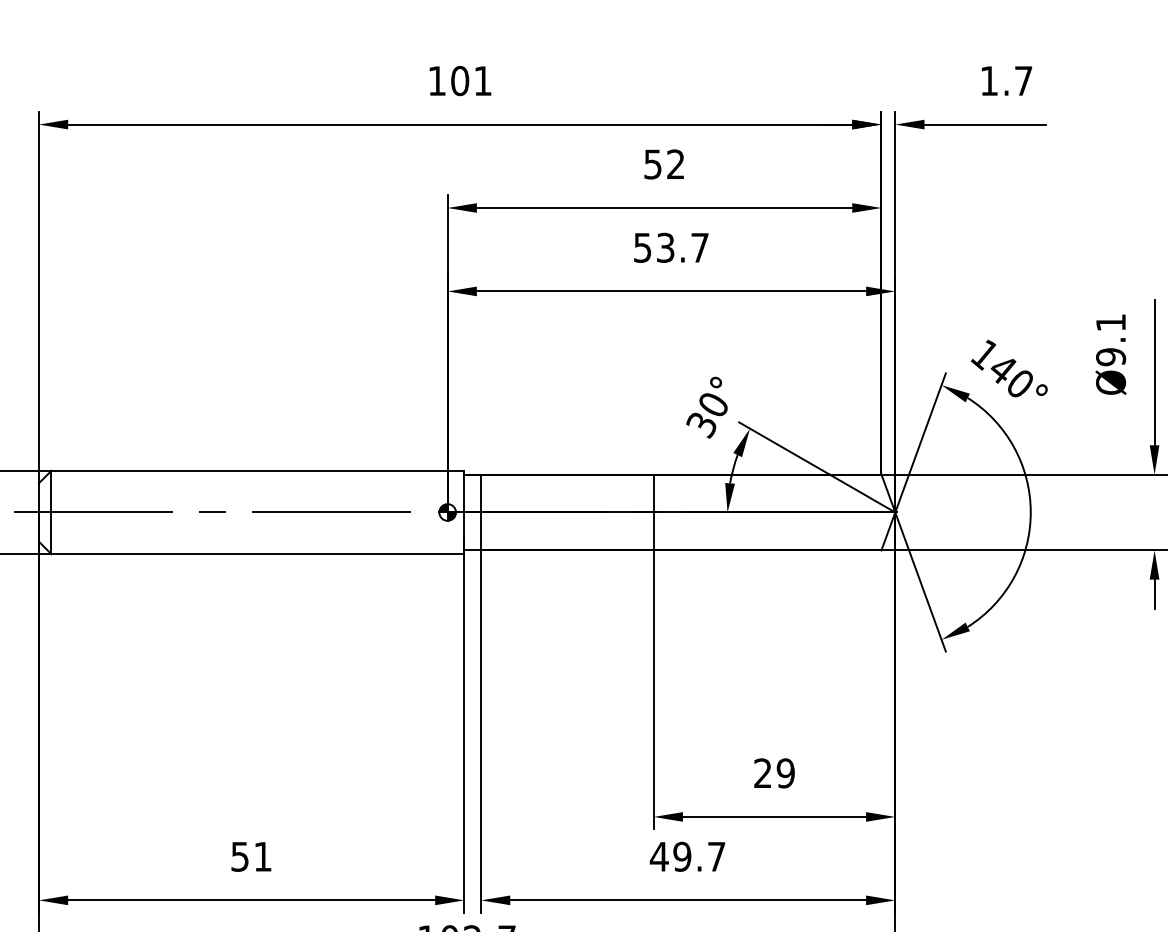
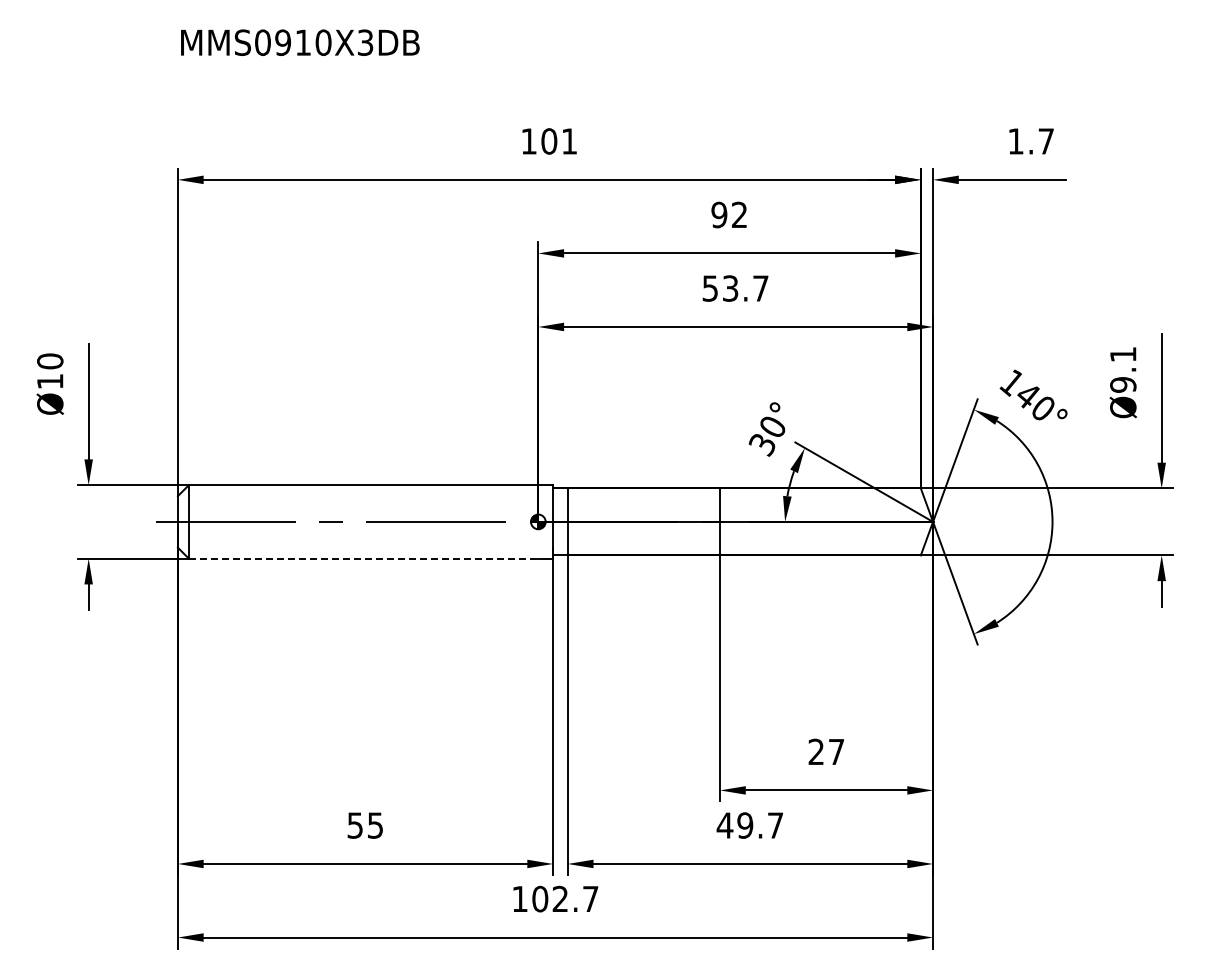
text: (653, 163) -> (719, 214), 52 -> 92
line: (249, 553) -> (363, 558), solid -> dashed
text: (785, 772) -> (836, 751), 29 -> 27
text: (263, 856) -> (375, 825), 51 -> 55

